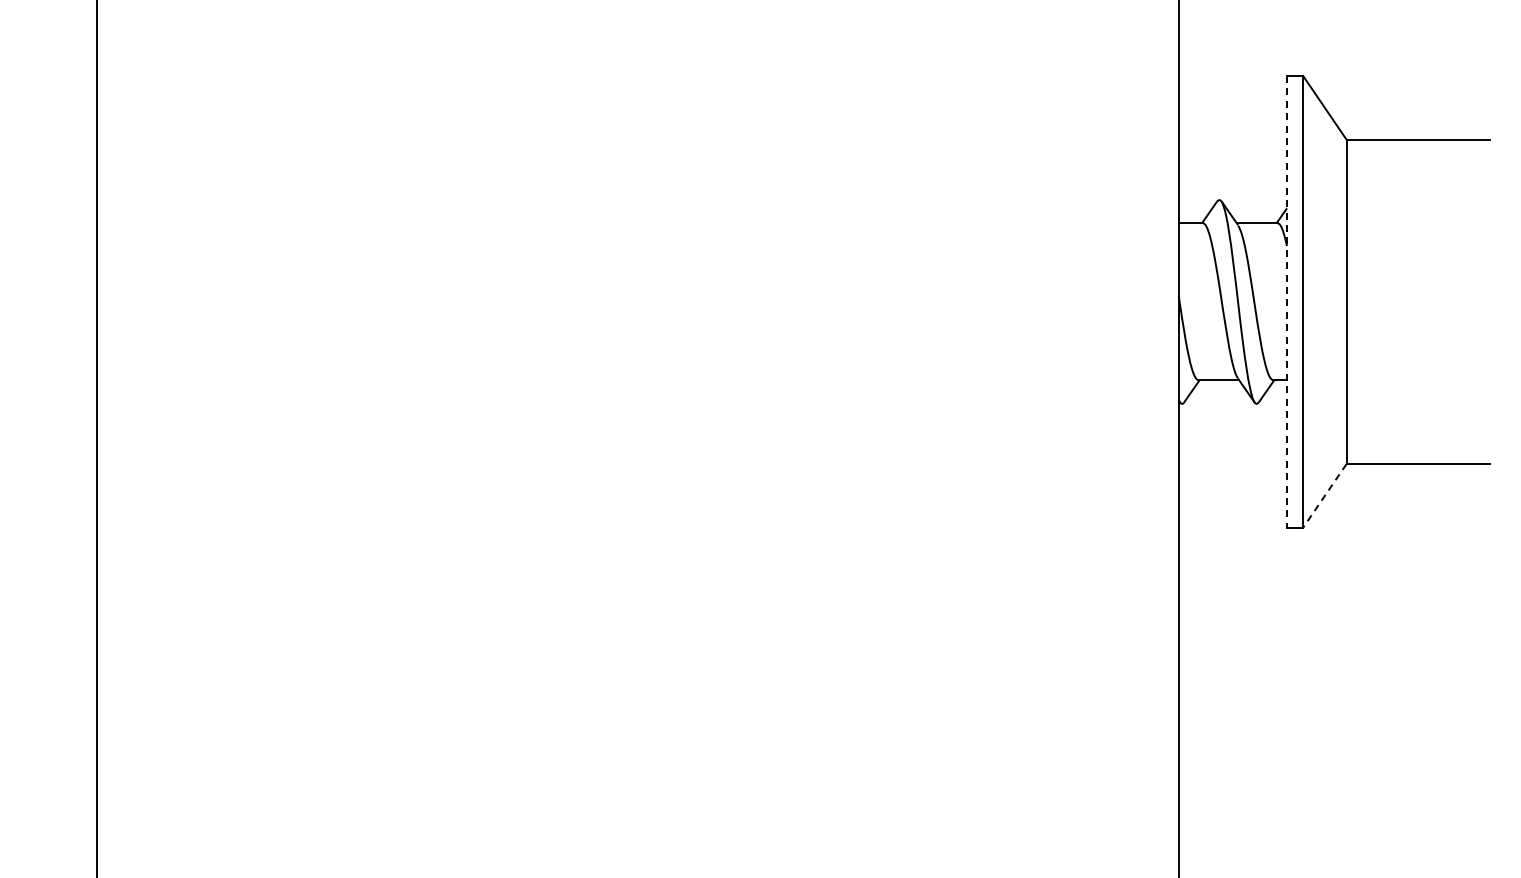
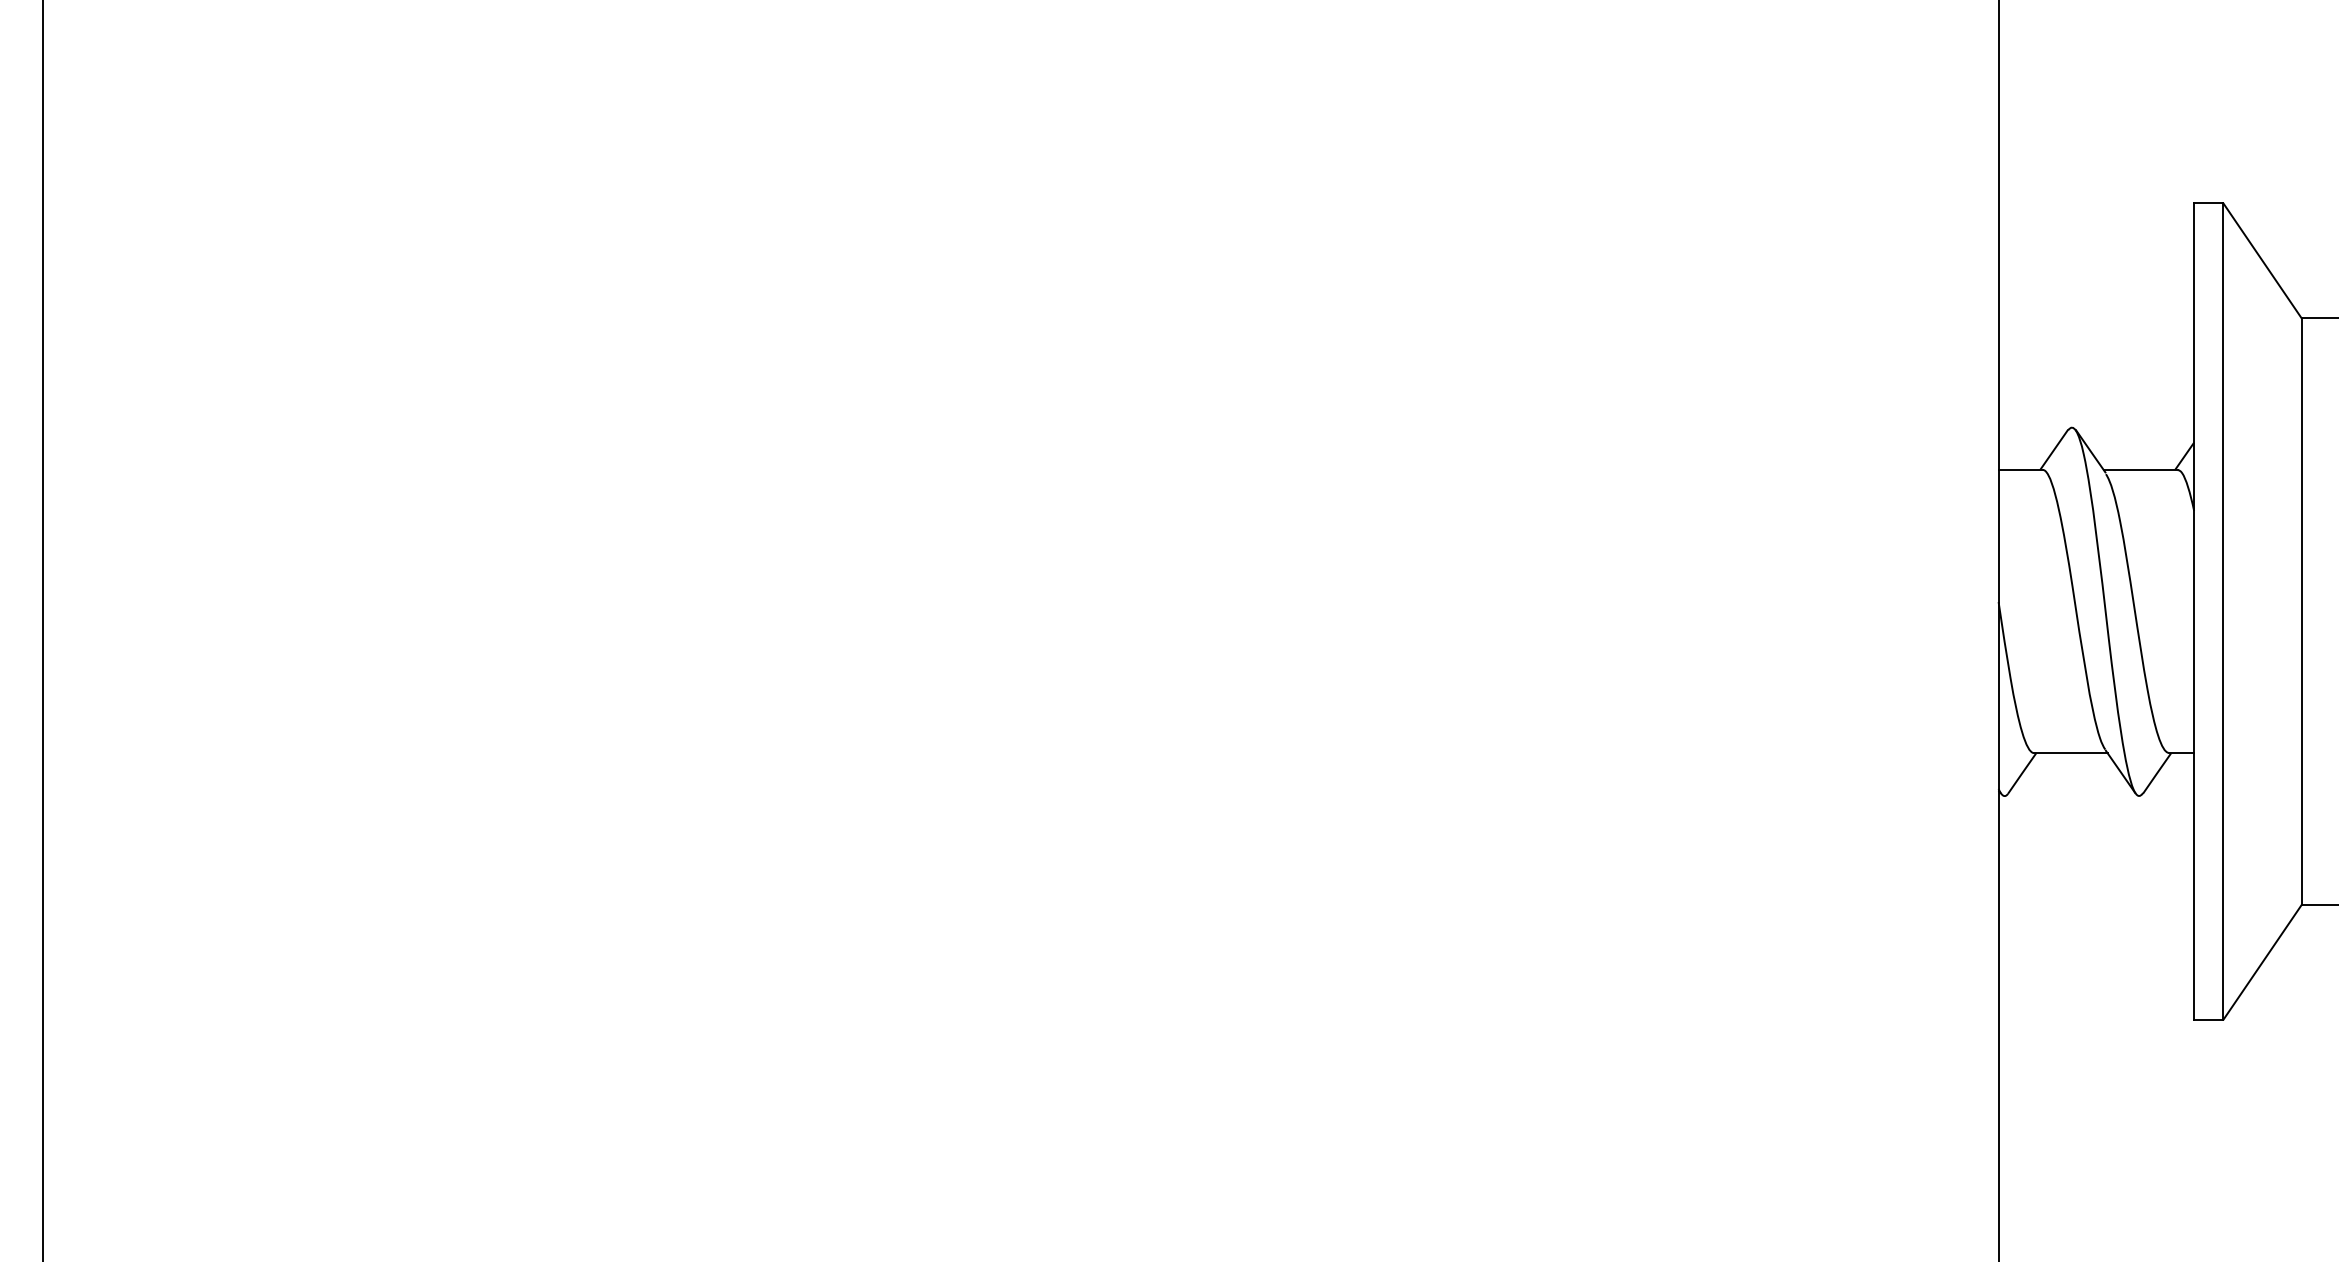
line: (1287, 301) -> (2195, 610), dashed -> solid
line: (1324, 496) -> (2261, 963), dashed -> solid

